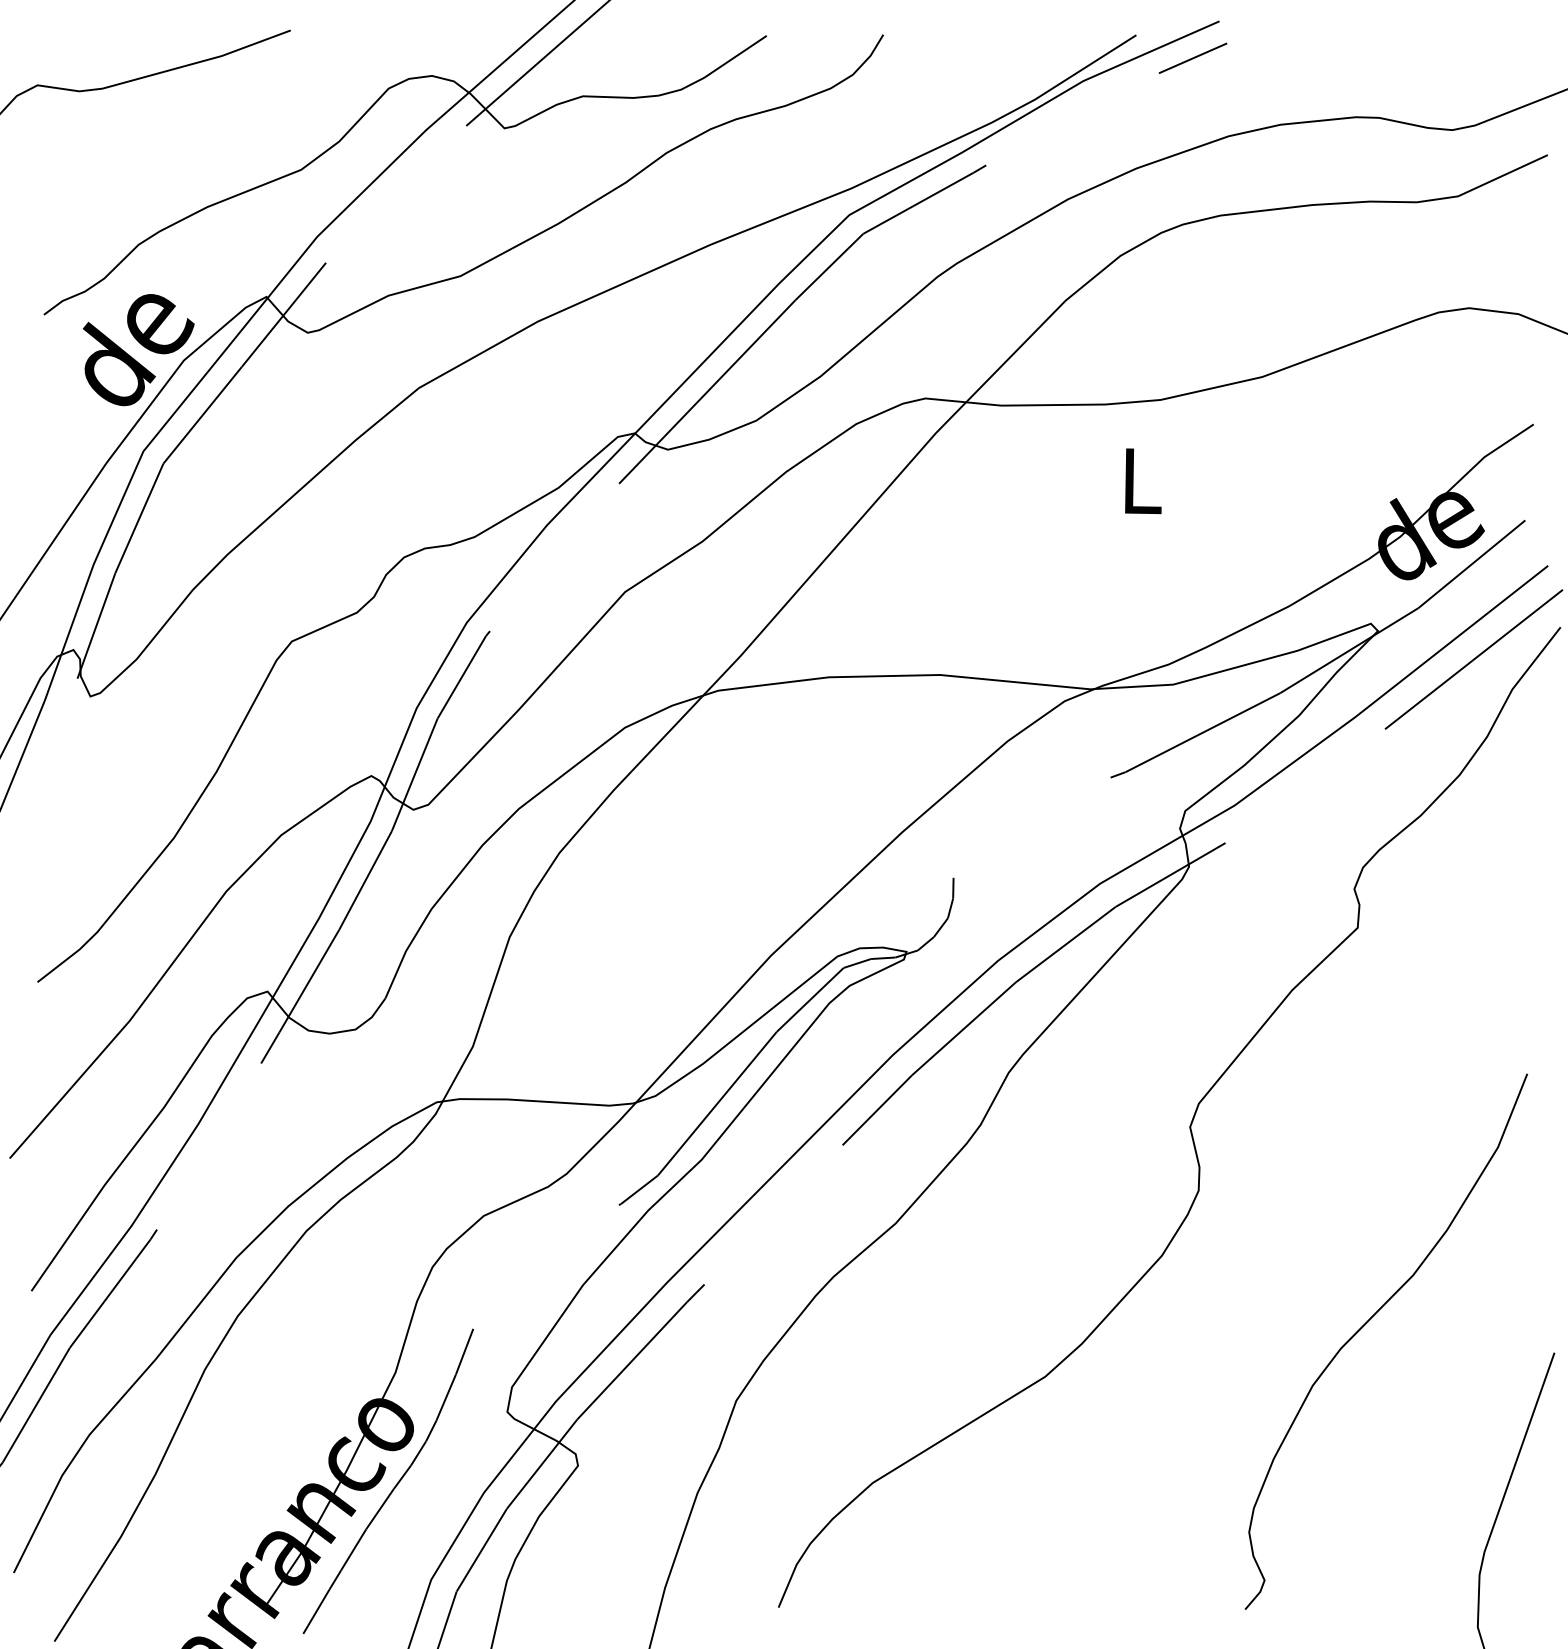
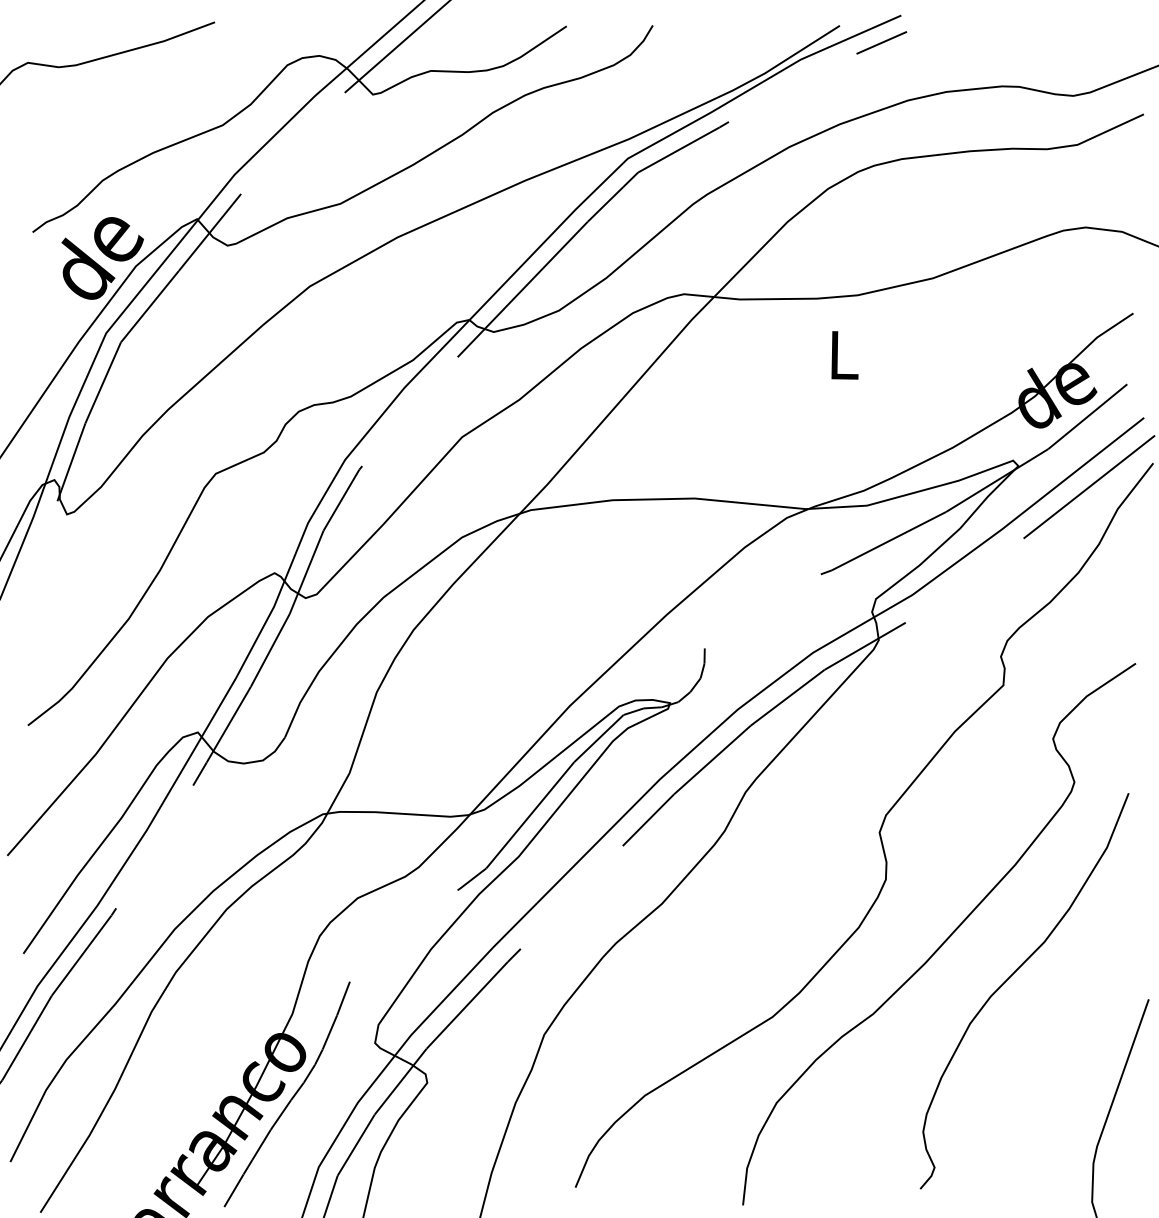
curve: (1279, 1272) -> (945, 940), added

